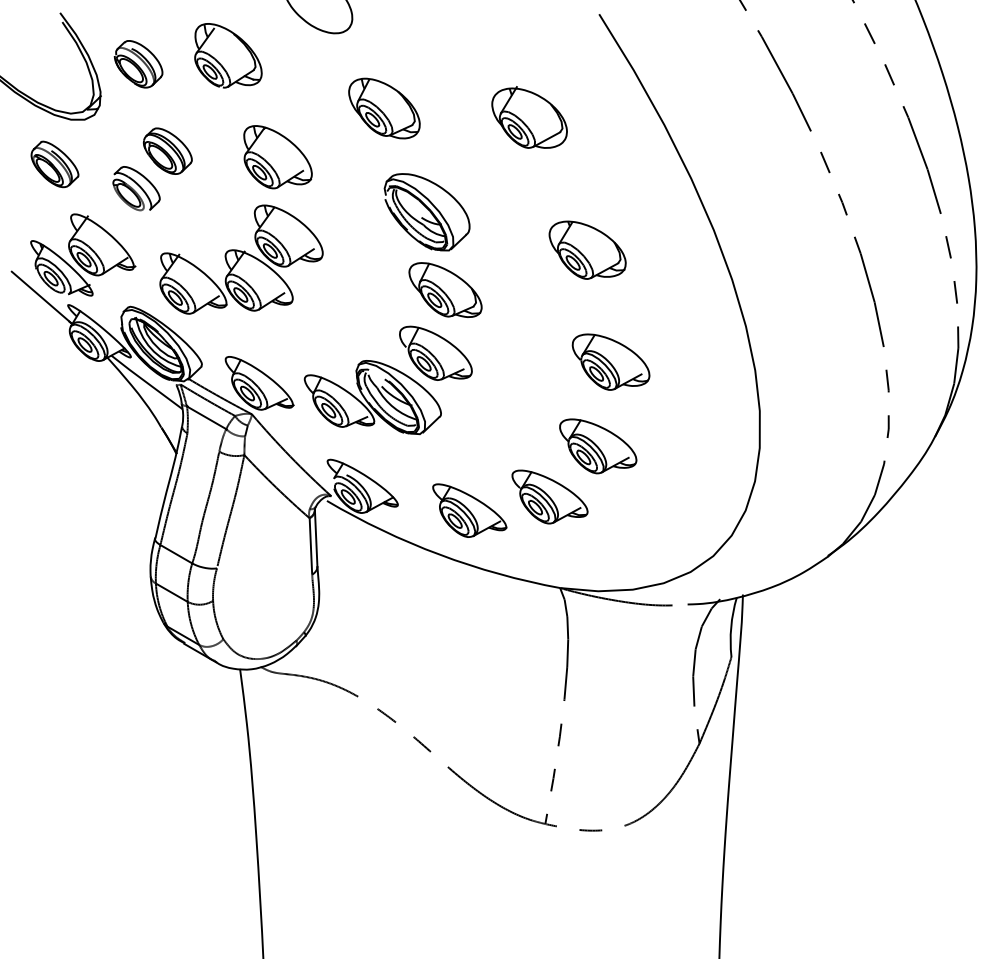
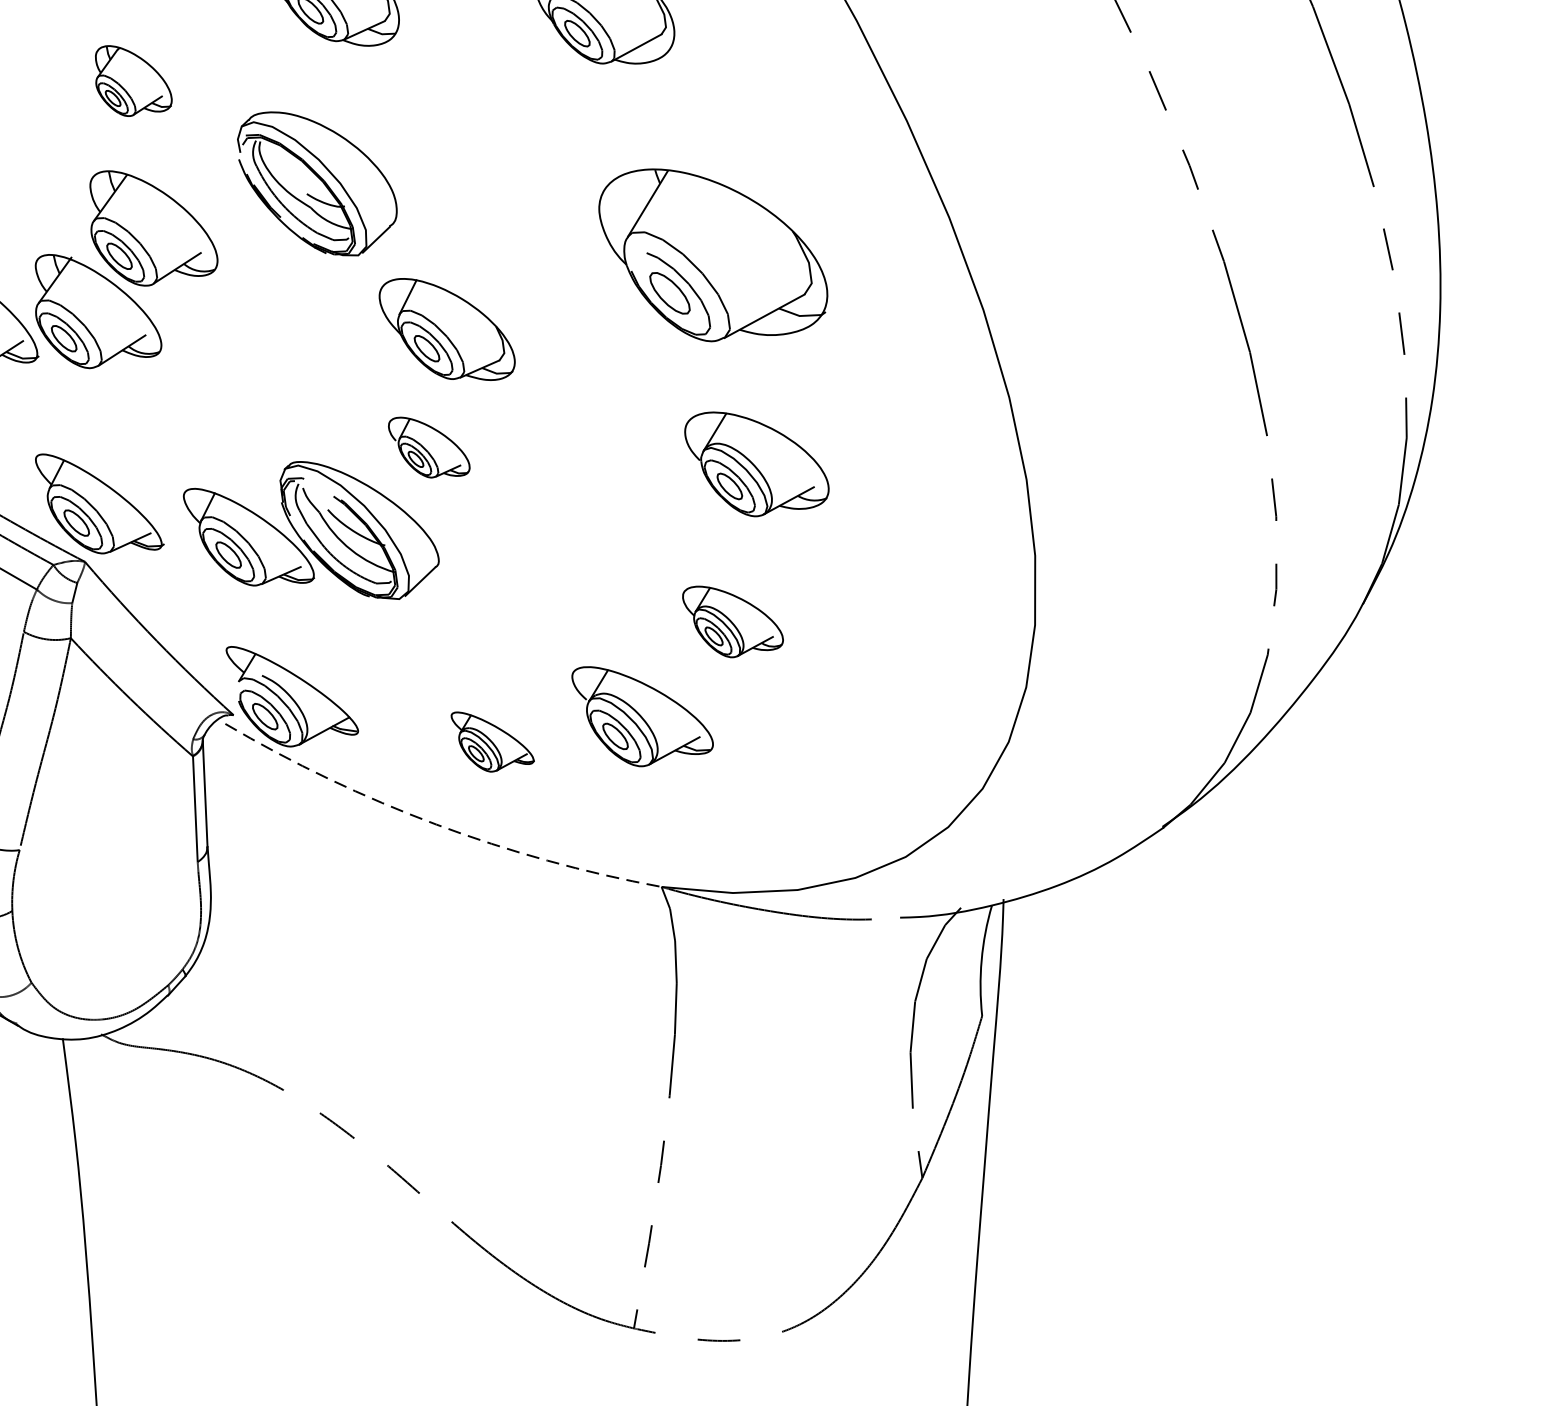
part: (277, 157) -> (132, 81), size x0.6
part: (426, 212) -> (316, 184), moved
part: (587, 249) -> (712, 253), size x1.6
part: (435, 352) -> (428, 446), size x0.6
part: (598, 446) -> (733, 622), size x0.7
part: (469, 510) -> (492, 741), size x0.6
arc: (439, 554) -> (435, 824), solid -> dashed

